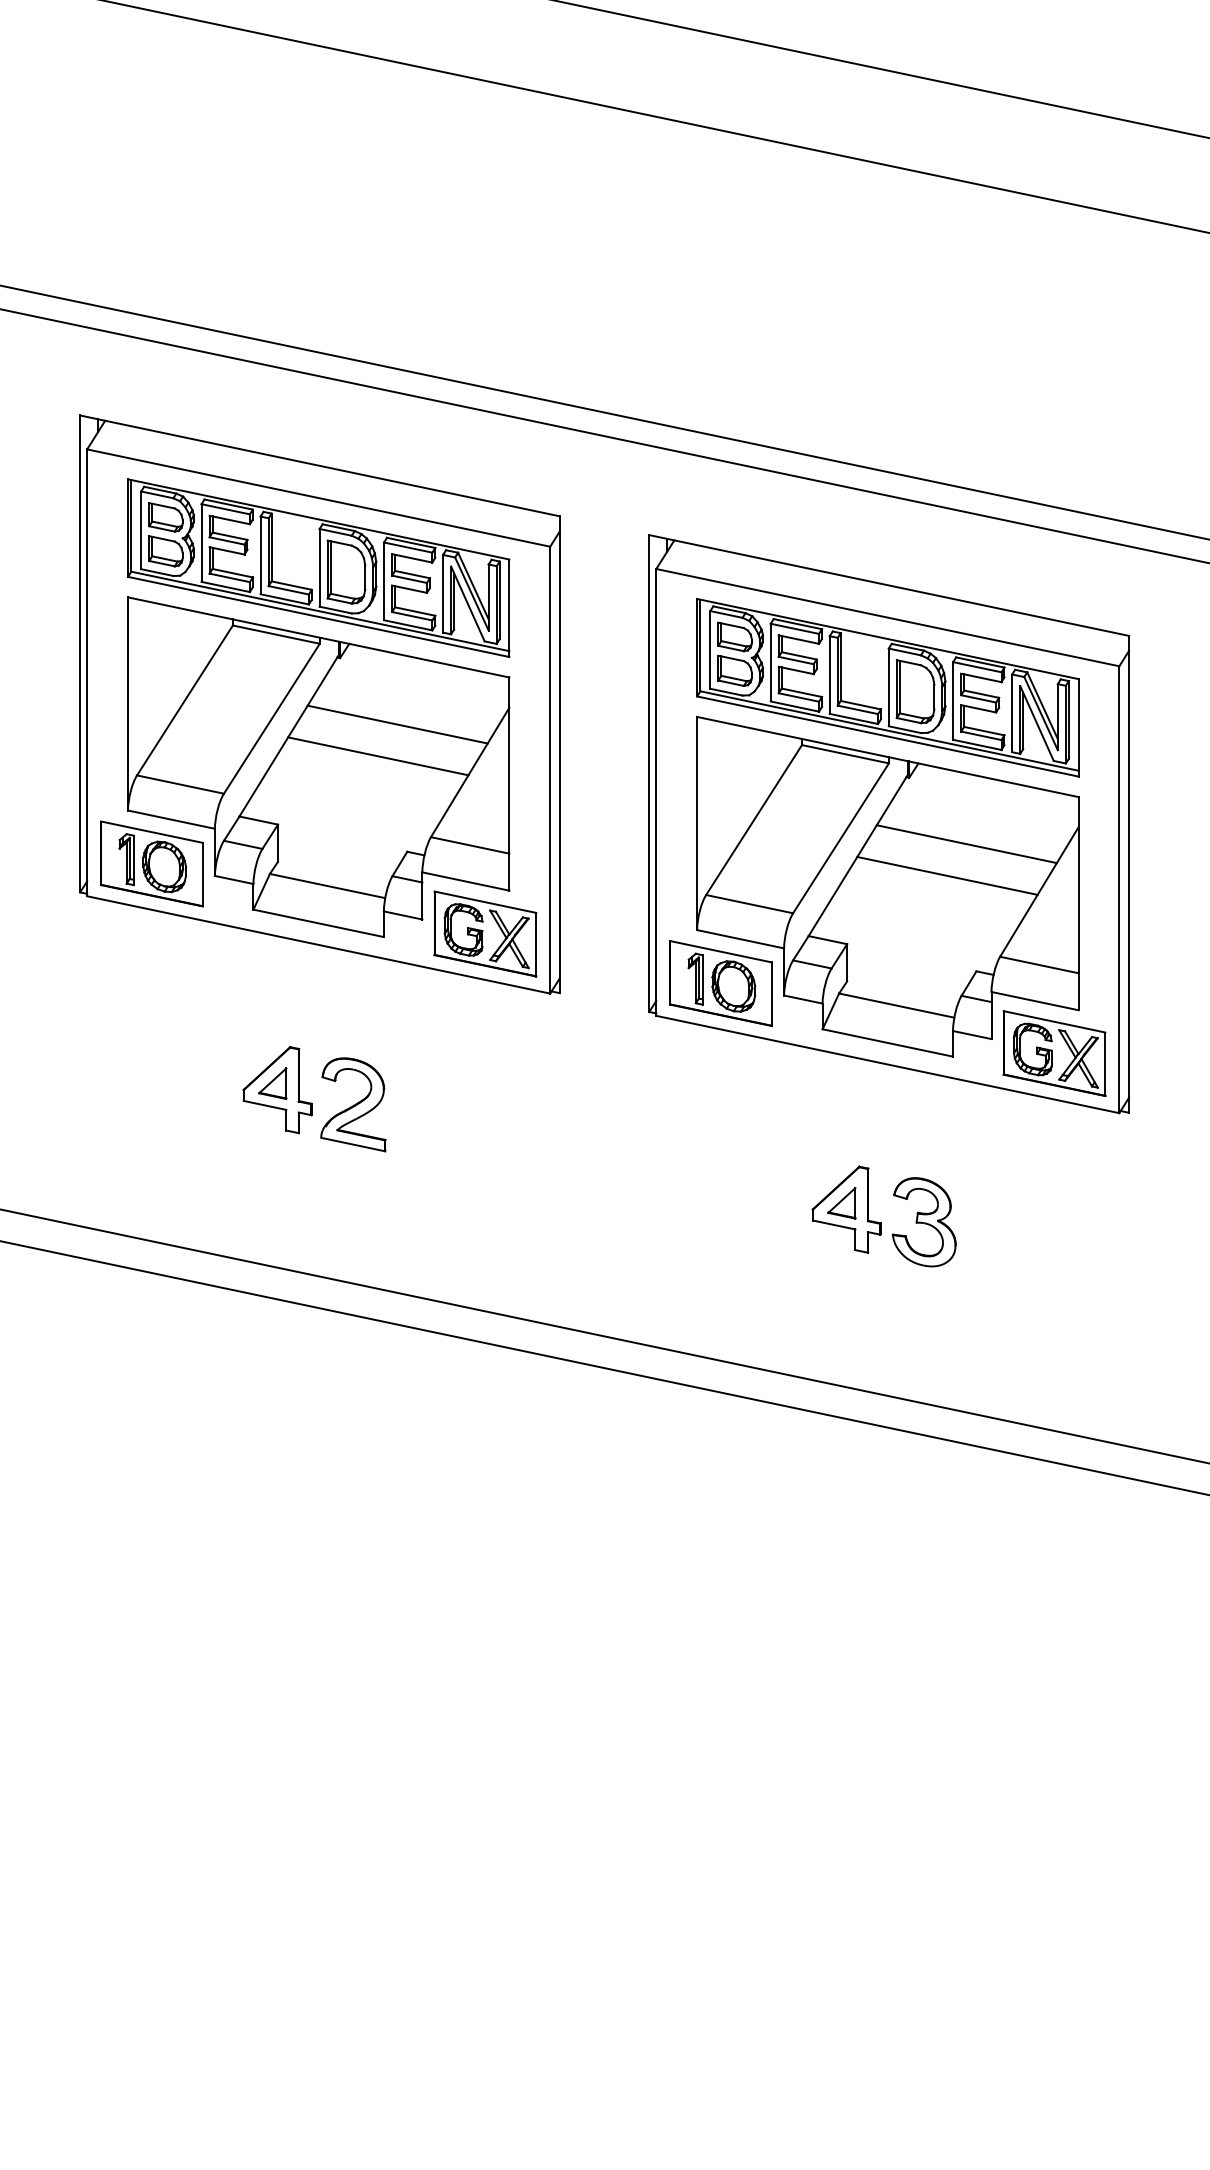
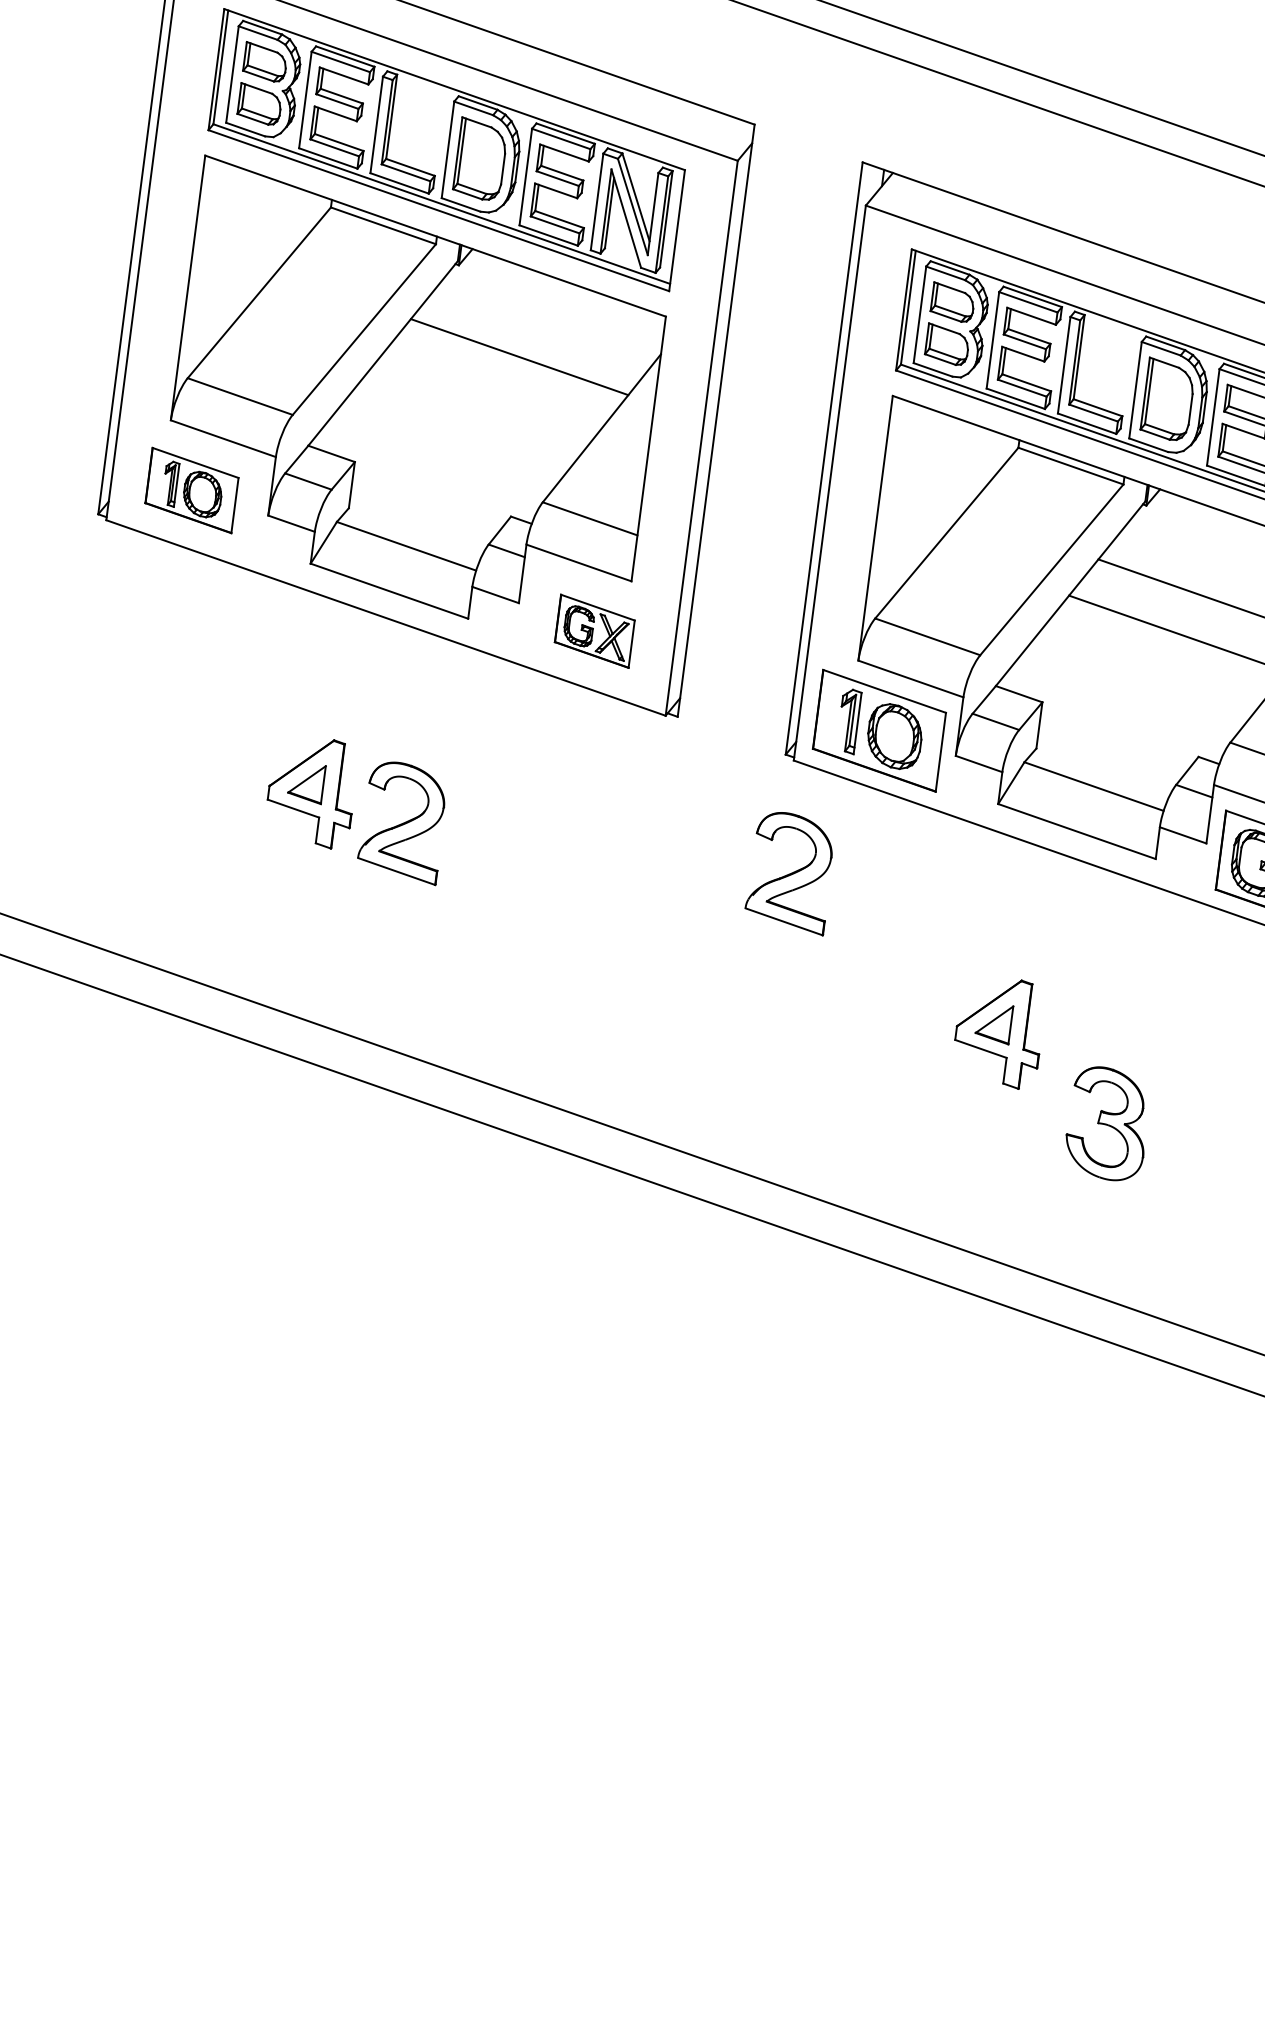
line: (378, 756) -> (490, 393), removed
part: (151, 863) -> (191, 489), size x0.7
part: (485, 933) -> (594, 630), size x0.6
part: (665, 1104) -> (790, 872), added
part: (923, 1222) -> (1106, 1124), moved

